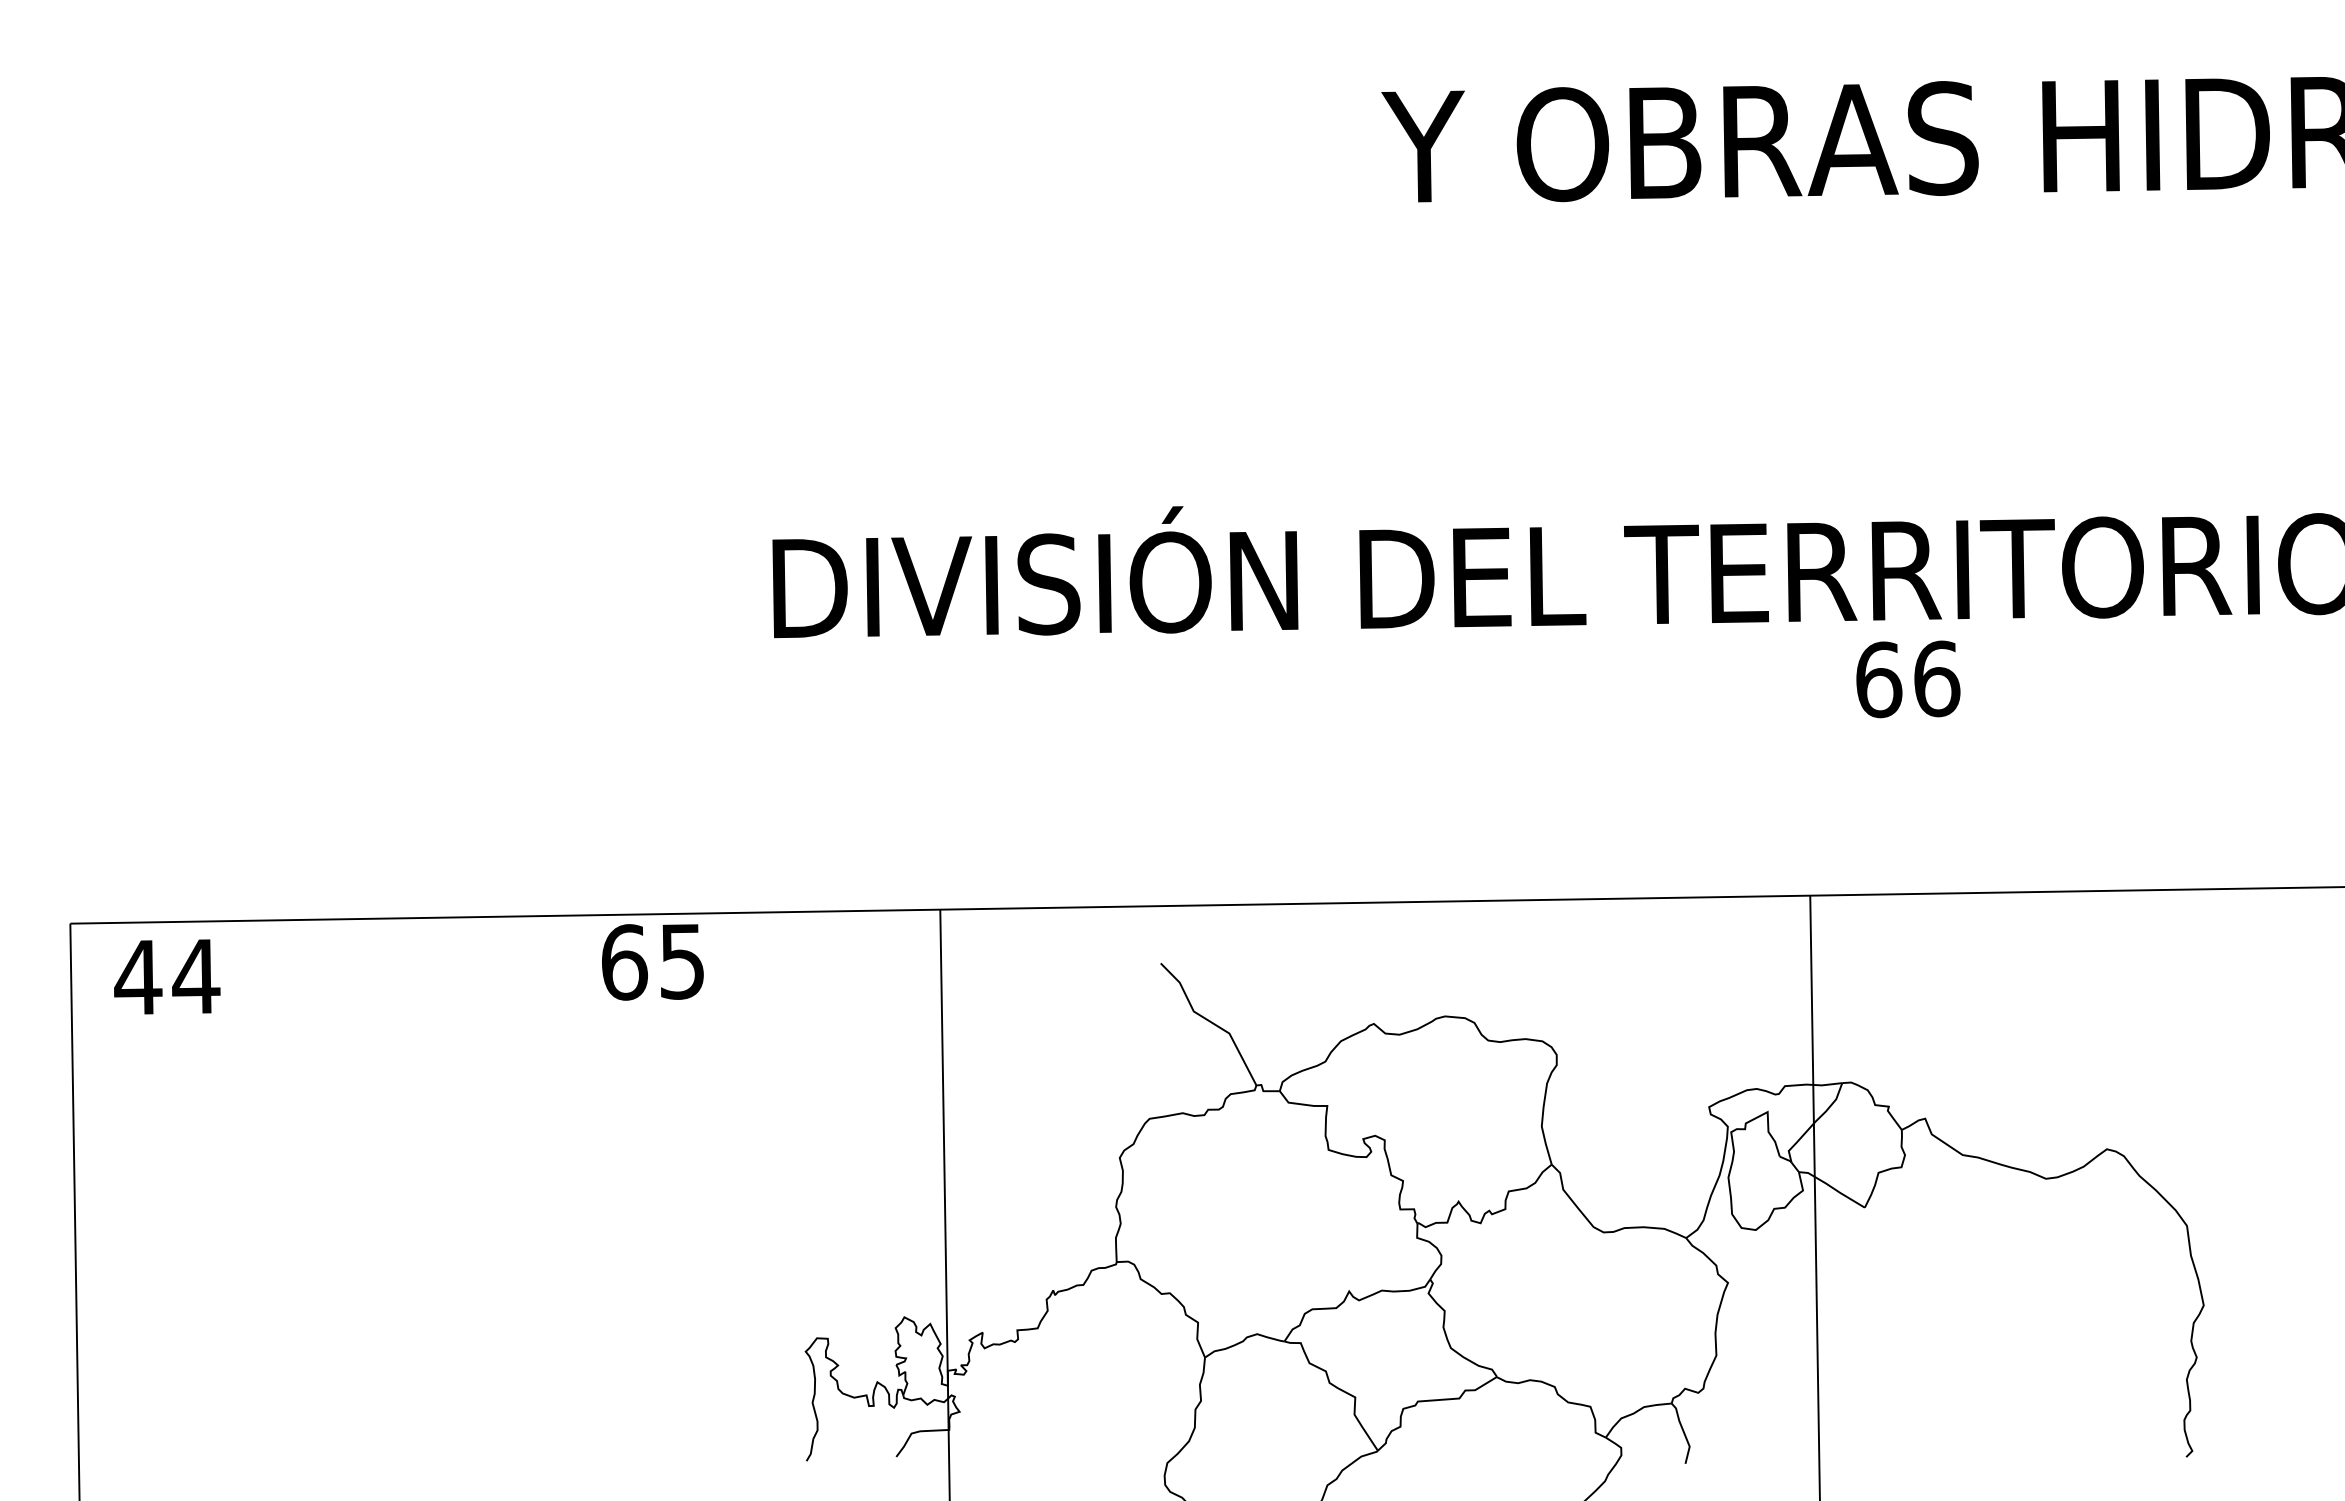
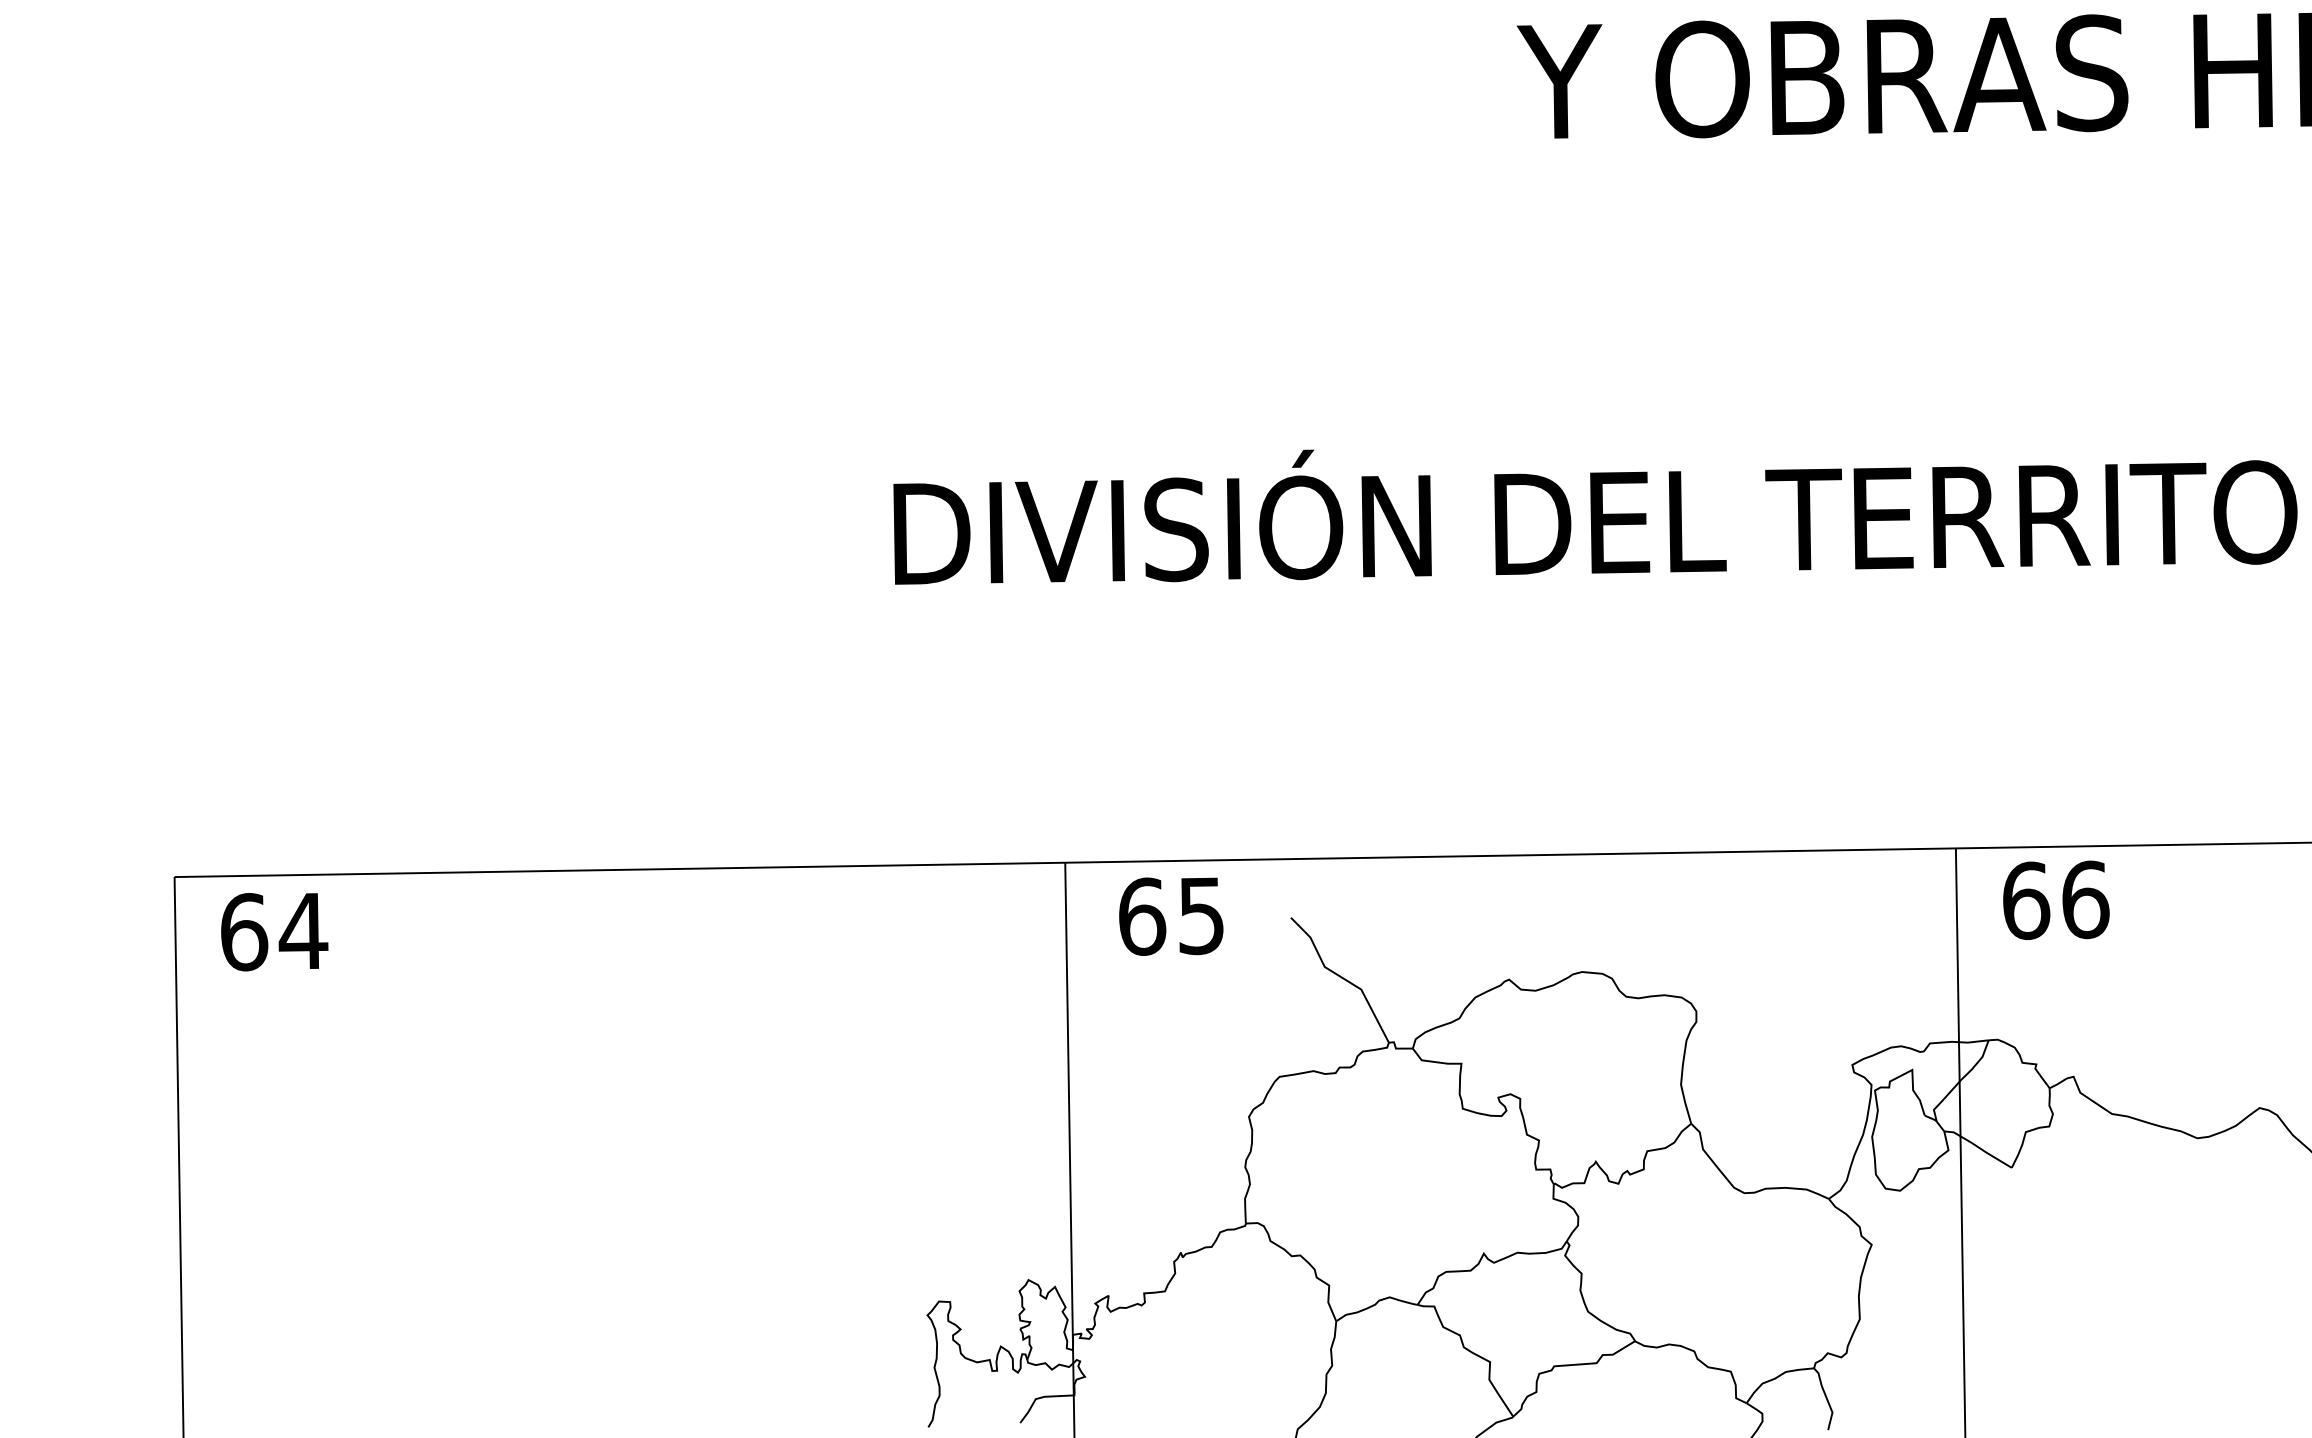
text: (1908, 679) -> (2056, 900), moved
text: (652, 962) -> (1170, 916), moved
text: (138, 977) -> (244, 932), 44 -> 64

